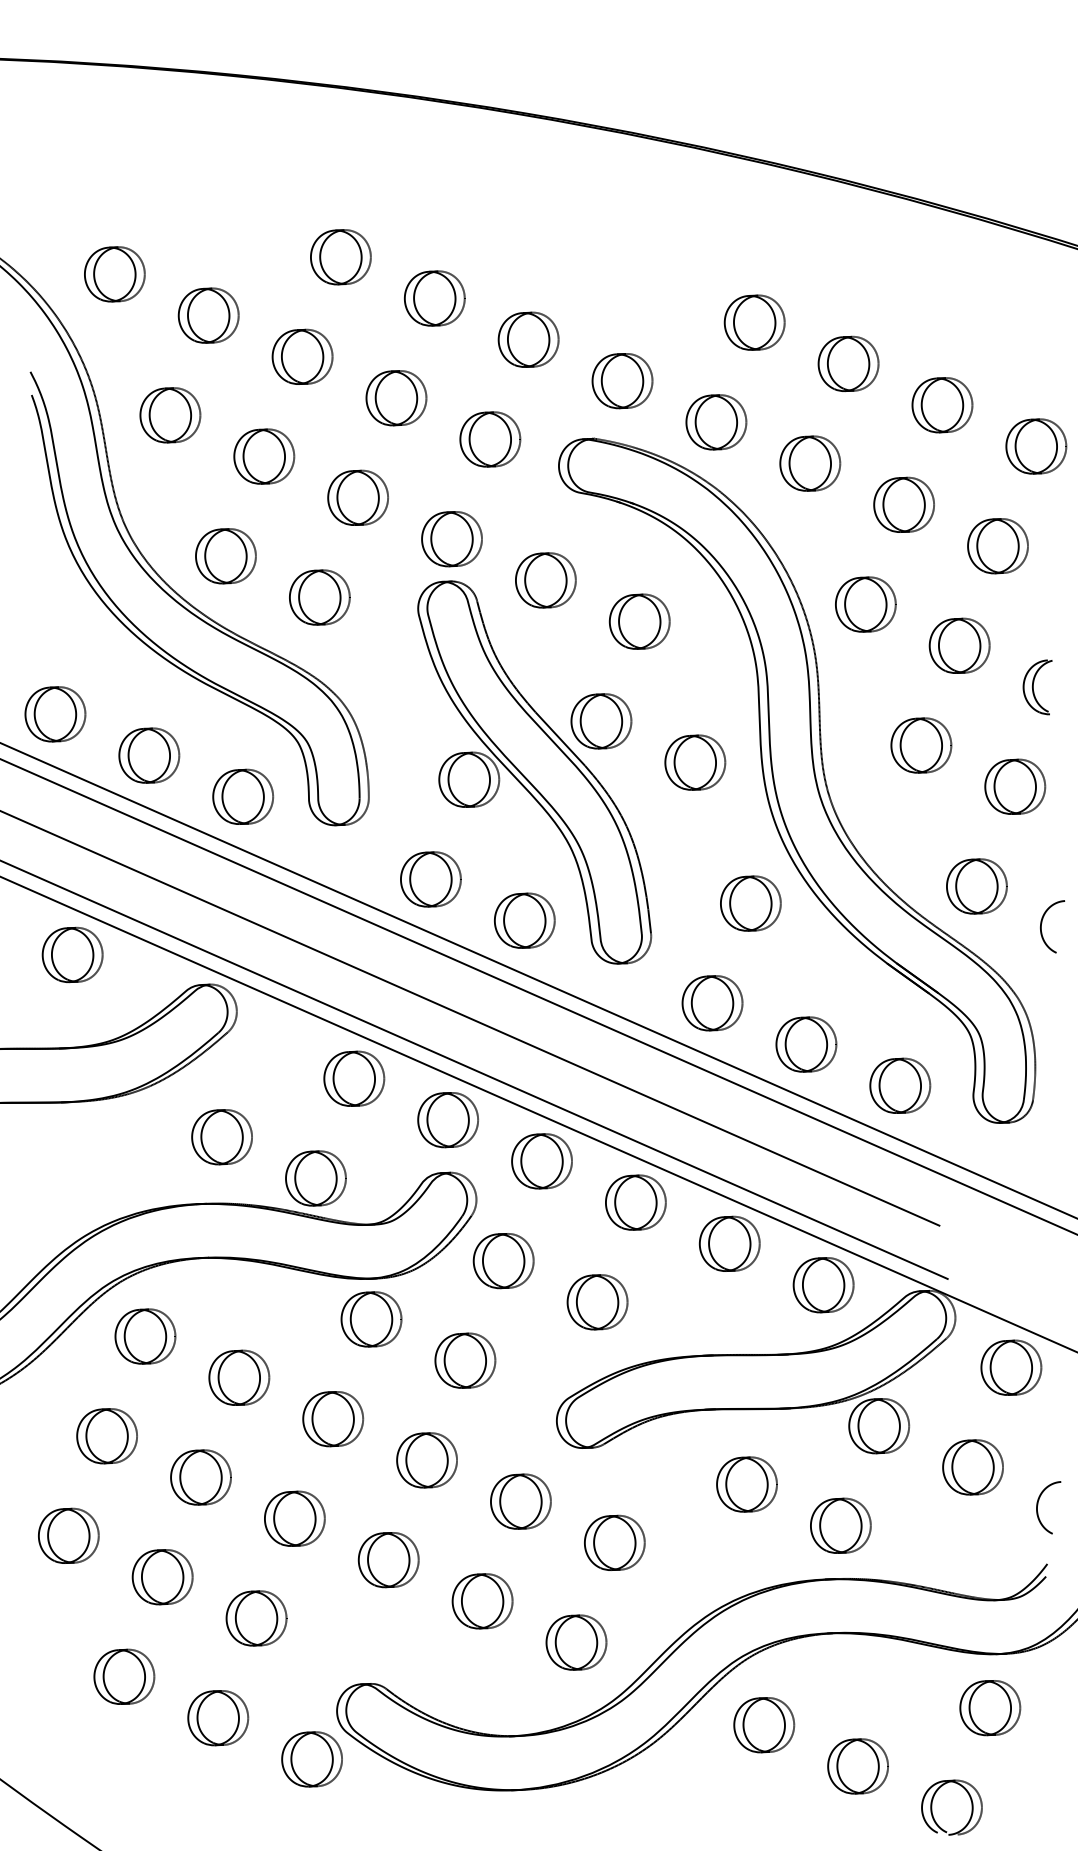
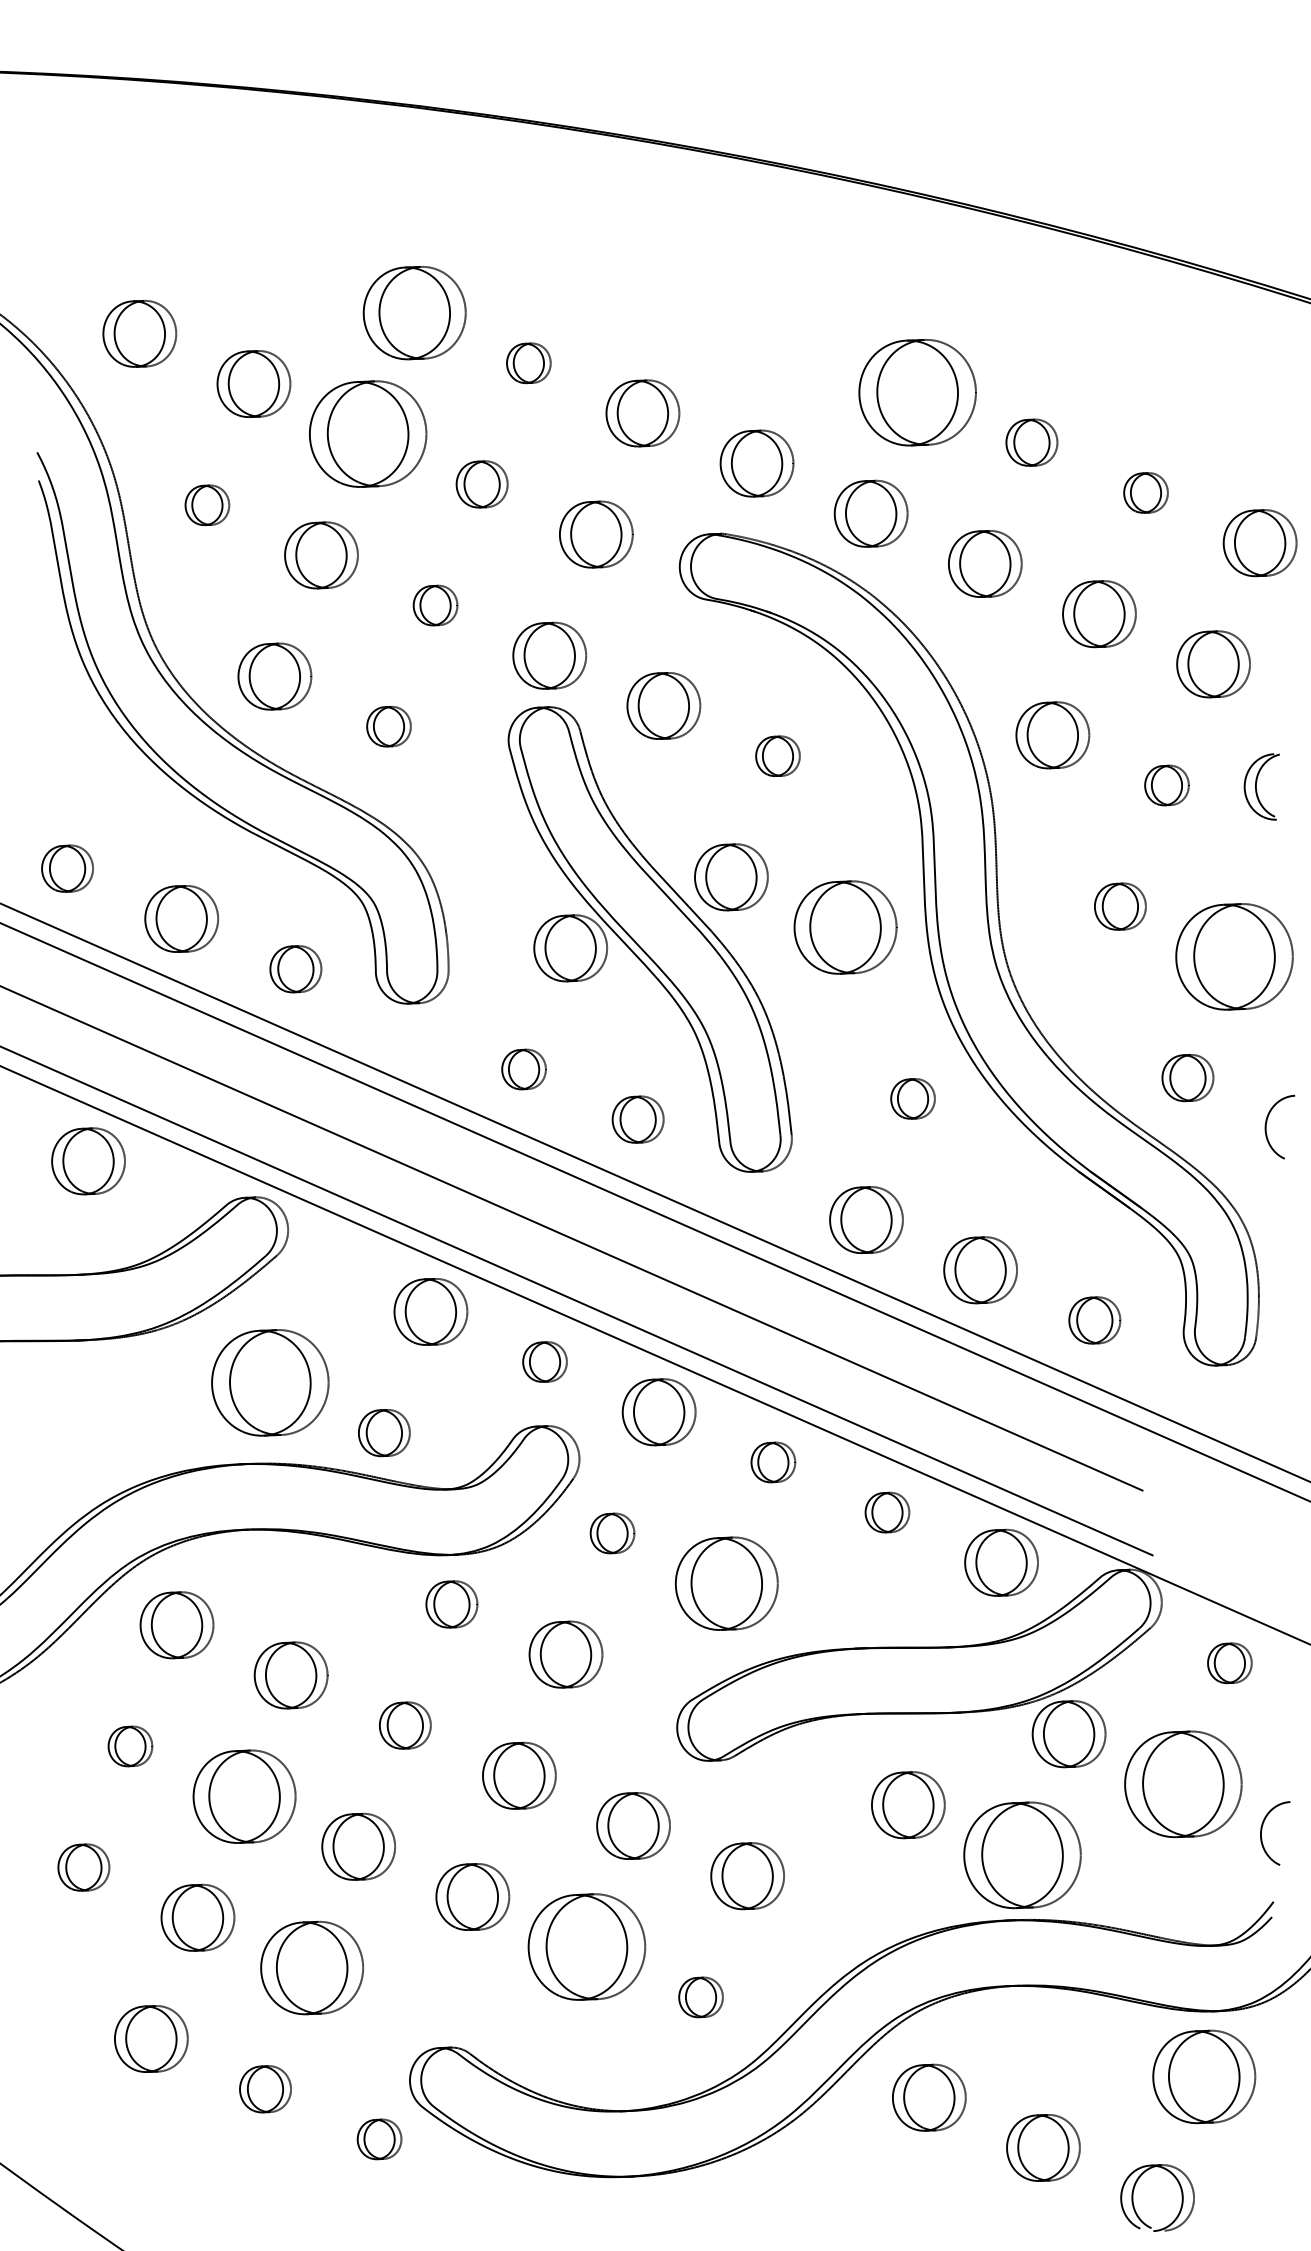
part: (340, 256) -> (414, 312), size x1.4
part: (434, 298) -> (528, 363), size x0.6
part: (754, 322) -> (917, 392), size x1.6
part: (302, 357) -> (367, 434), size x1.6
part: (848, 363) -> (1031, 442), size x0.7
part: (395, 398) -> (481, 484), size x0.7
part: (942, 404) -> (1145, 492), size x0.6
part: (170, 415) -> (207, 505), size x0.6
part: (358, 497) -> (435, 605), size x0.6
part: (319, 597) -> (388, 726), size x0.6
part: (639, 621) -> (777, 756), size x0.6
part: (959, 645) -> (1166, 785), size x0.6
part: (1037, 686) -> (1261, 786), moved
part: (55, 714) -> (67, 868), size x0.7
part: (921, 745) -> (1120, 906), size x0.7
part: (695, 762) -> (845, 927), size x1.4
part: (1015, 786) -> (1234, 956), size x1.6
part: (242, 797) -> (295, 969), size x0.7
part: (430, 879) -> (523, 1069), size x0.6
part: (976, 886) -> (1187, 1077), size x0.7
part: (750, 903) -> (912, 1098), size x0.6
part: (524, 920) -> (637, 1119), size x0.7
part: (900, 1085) -> (1094, 1320), size x0.7
part: (447, 1119) -> (544, 1361), size x0.6
part: (221, 1136) -> (269, 1382), size x1.6
part: (316, 1178) -> (384, 1432), size x0.7
part: (636, 1202) -> (773, 1462), size x0.6
part: (729, 1243) -> (887, 1512), size x0.6
part: (503, 1261) -> (612, 1533), size x0.6
part: (597, 1302) -> (726, 1583), size x1.4
part: (371, 1319) -> (451, 1604), size x0.7
part: (1011, 1368) -> (1229, 1663), size x0.6
part: (333, 1419) -> (405, 1725), size x0.7
part: (107, 1436) -> (130, 1746), size x0.6
part: (972, 1467) -> (1182, 1784), size x1.6
part: (200, 1477) -> (244, 1796), size x1.4
part: (840, 1525) -> (1022, 1855), size x1.6
part: (68, 1535) -> (83, 1867), size x0.7
part: (482, 1601) -> (586, 1947), size x1.6
part: (256, 1618) -> (311, 1967), size x1.4
part: (576, 1642) -> (700, 1997), size x0.6
part: (989, 1707) -> (1203, 2076), size x1.4
part: (218, 1718) -> (265, 2089), size x0.7
part: (311, 1759) -> (379, 2139), size x0.6

